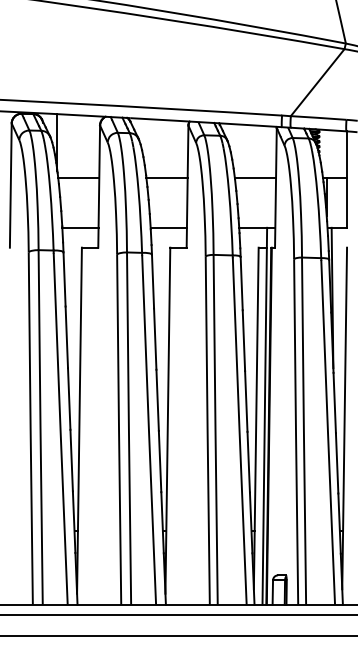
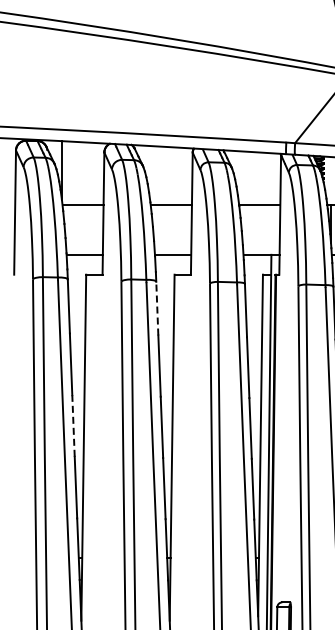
line: (153, 281) -> (157, 308), solid -> dashed
line: (69, 399) -> (73, 426), solid -> dashed

